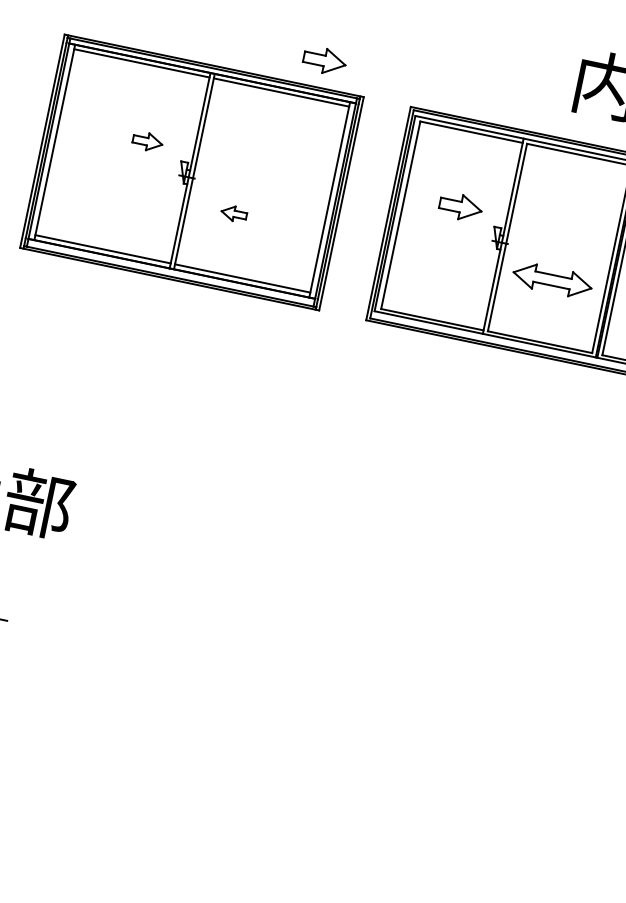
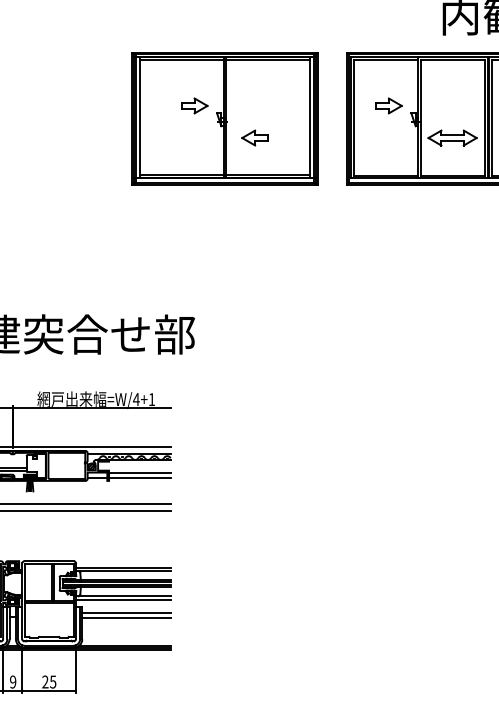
part: (324, 60) -> (289, 35), removed
part: (147, 140) -> (194, 105), size x1.43
part: (233, 212) -> (254, 137), size x1.67

